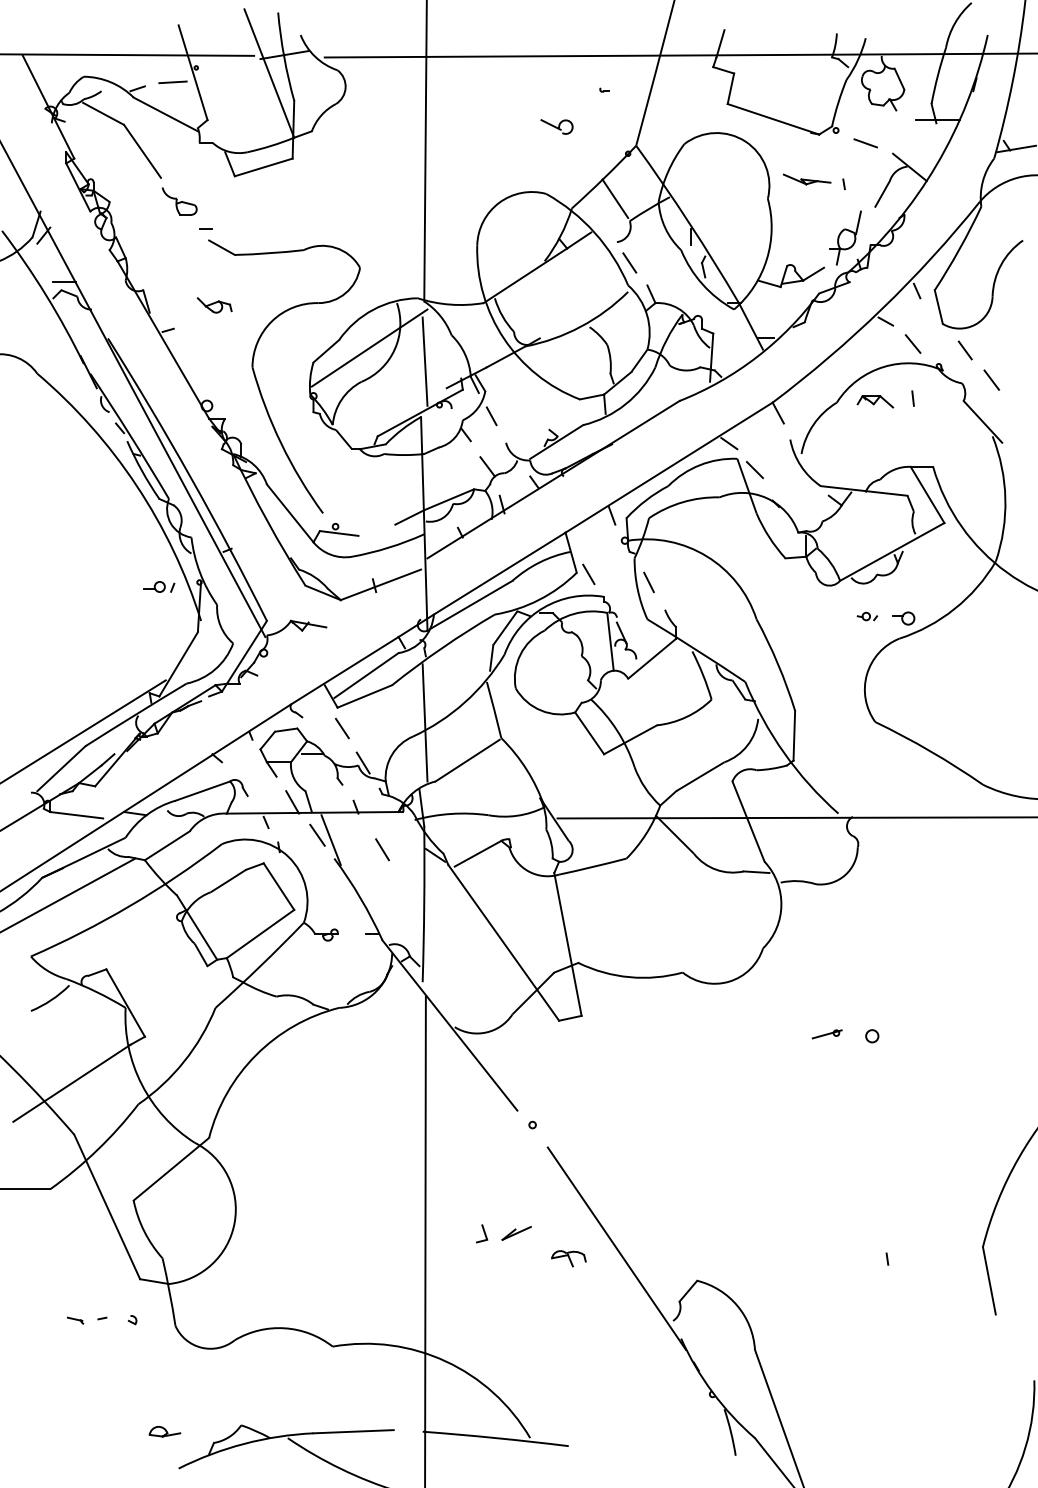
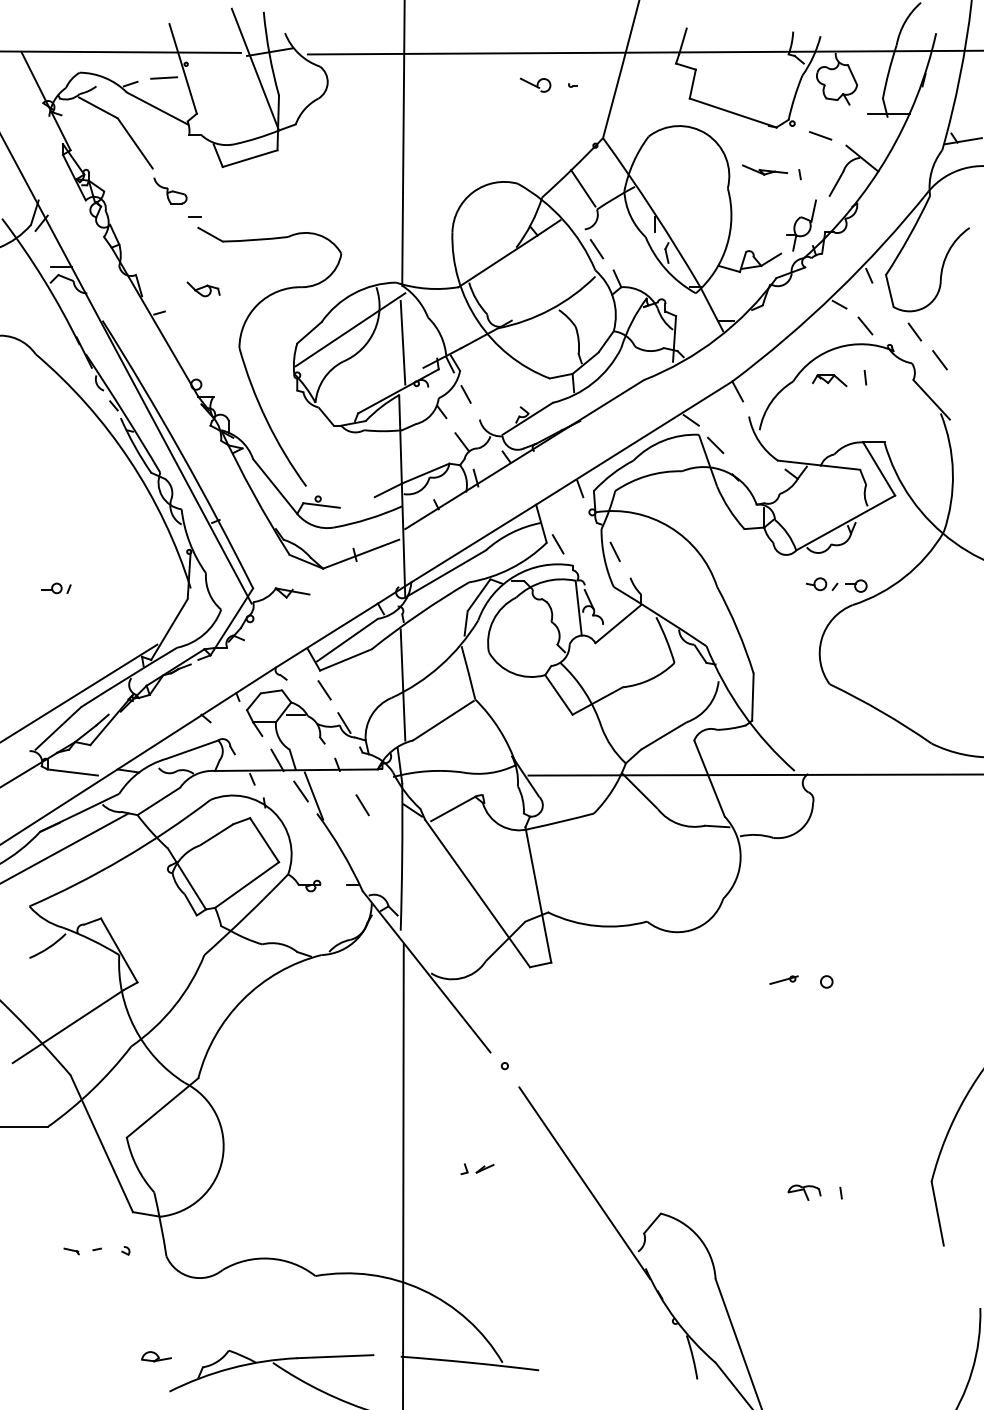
part: (556, 126) -> (535, 84), moved
part: (159, 586) -> (56, 587), moved
part: (867, 616) -> (822, 584), size x1.67
part: (503, 1233) -> (477, 1168), size x0.62
part: (568, 1258) -> (804, 1192), moved

